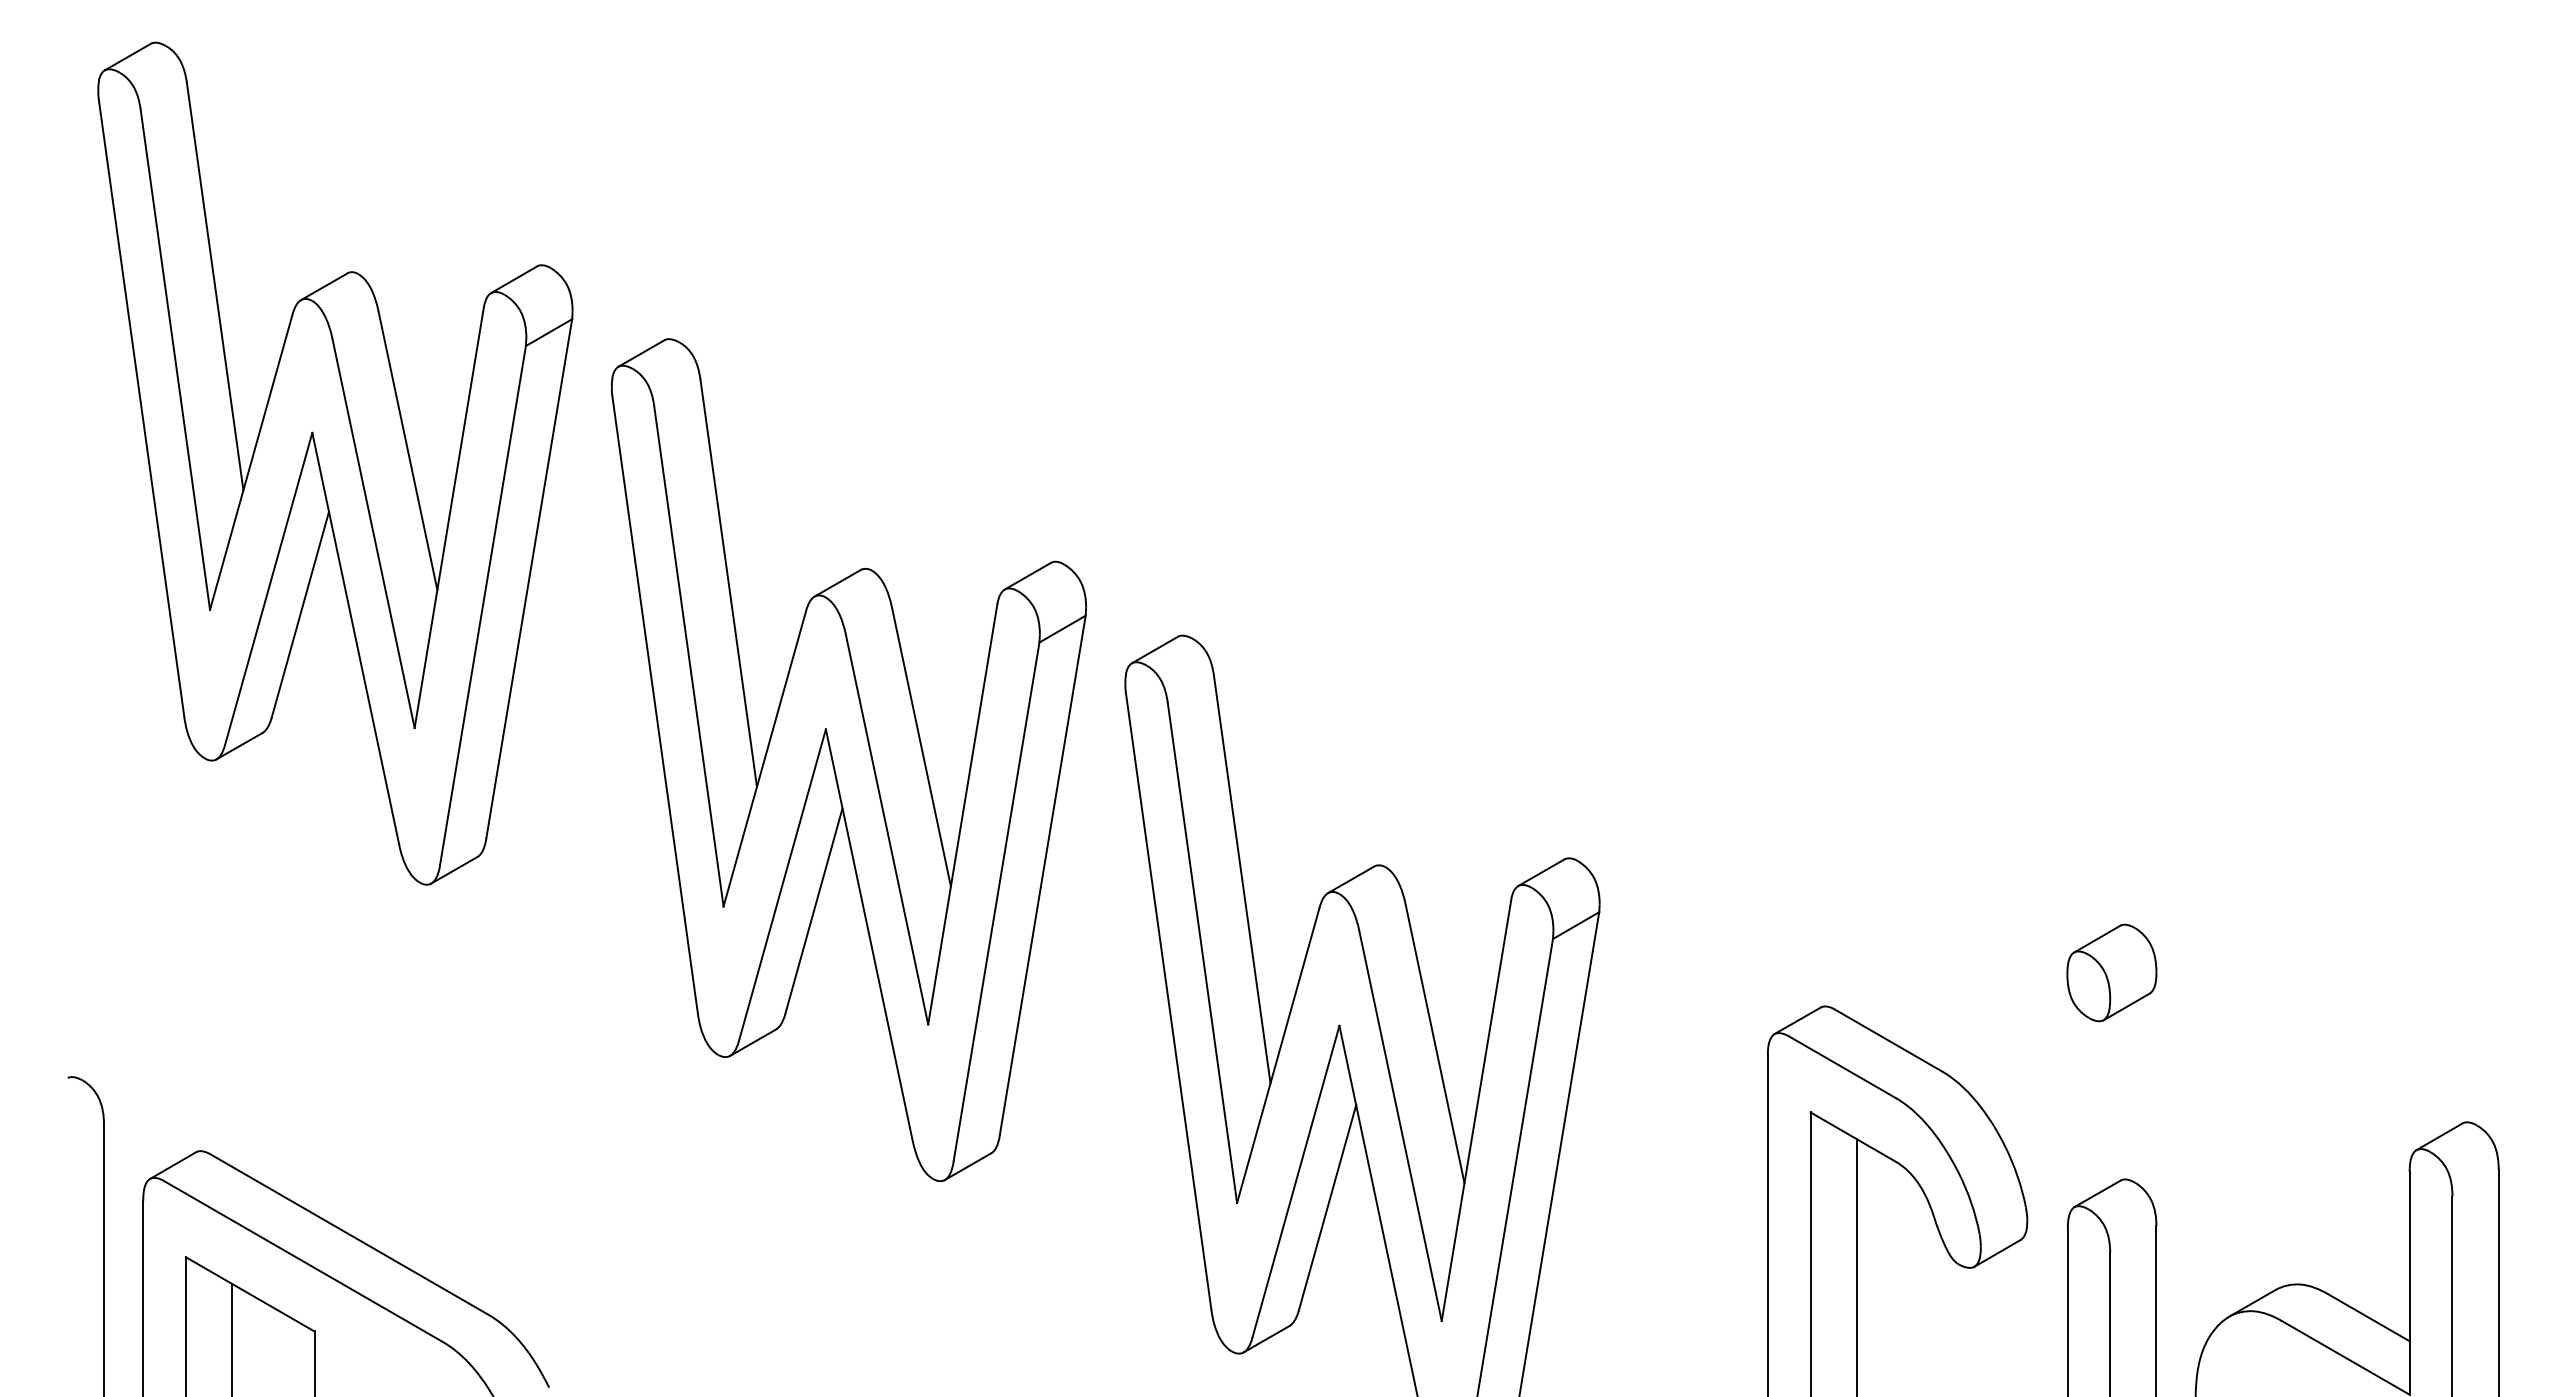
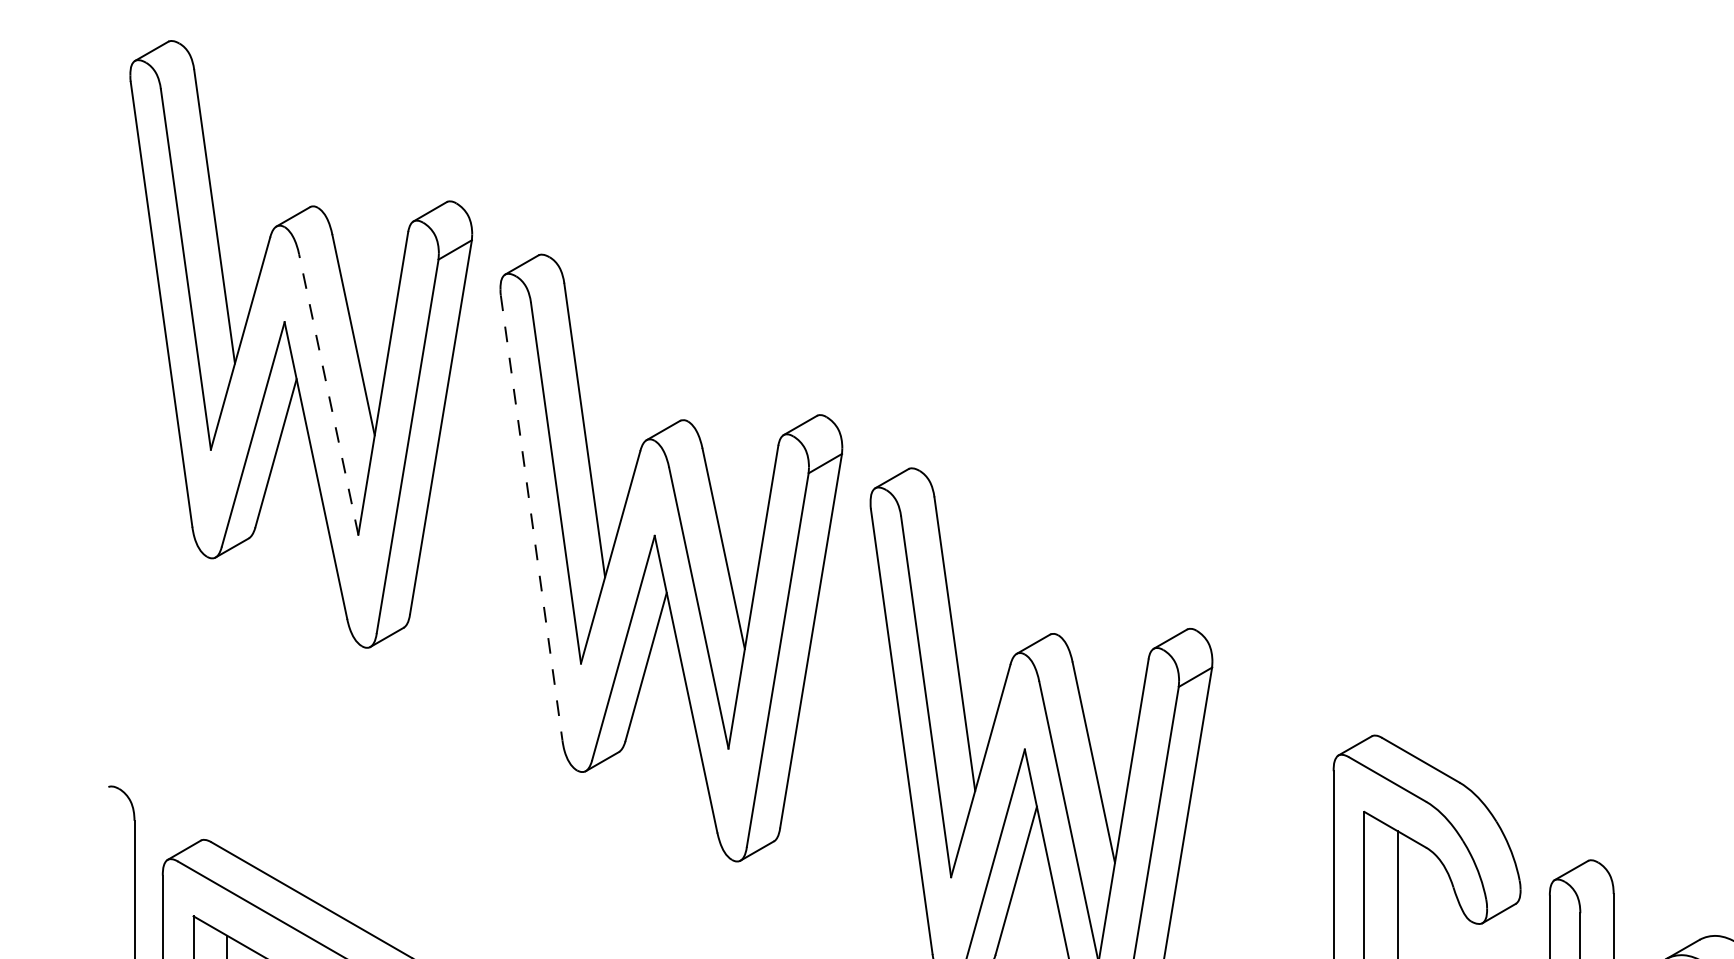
line: (373, 532) -> (328, 393), solid -> dashed
line: (655, 704) -> (531, 517), solid -> dashed
part: (2111, 972) -> (1581, 711), removed

